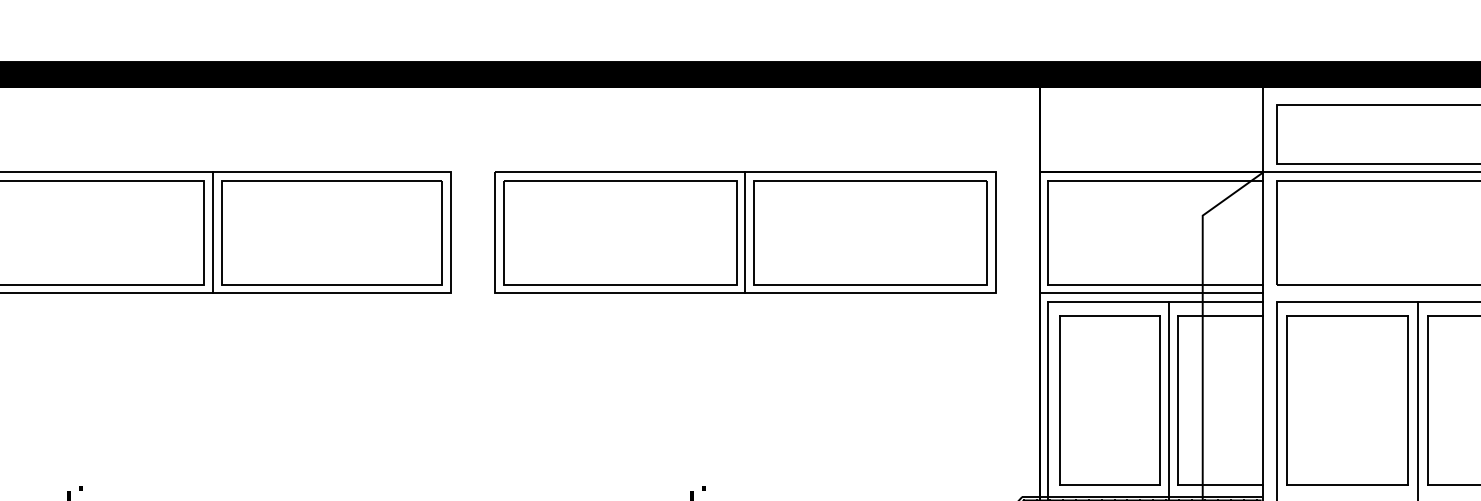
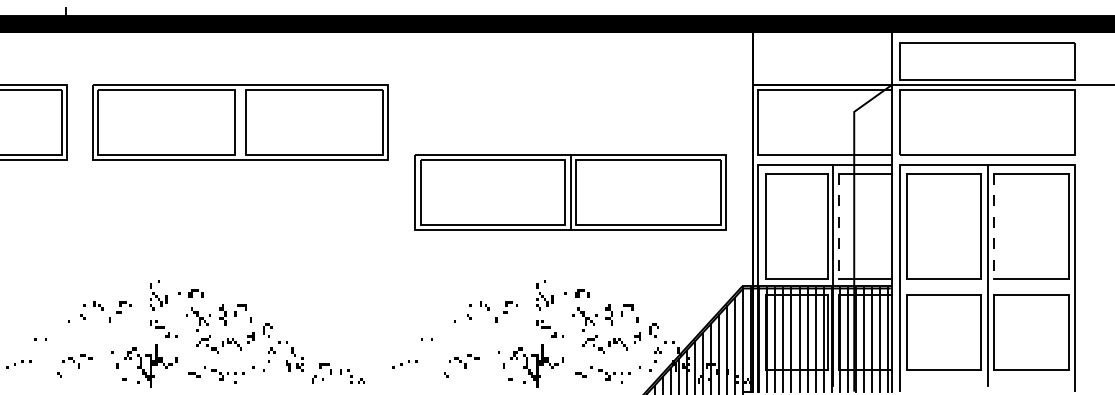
line: (212, 232) -> (240, 122), removed
part: (745, 232) -> (570, 192), moved
line: (1151, 294) -> (822, 160), removed
line: (1177, 400) -> (838, 226), solid -> dashed
line: (1428, 400) -> (994, 226), solid -> dashed

